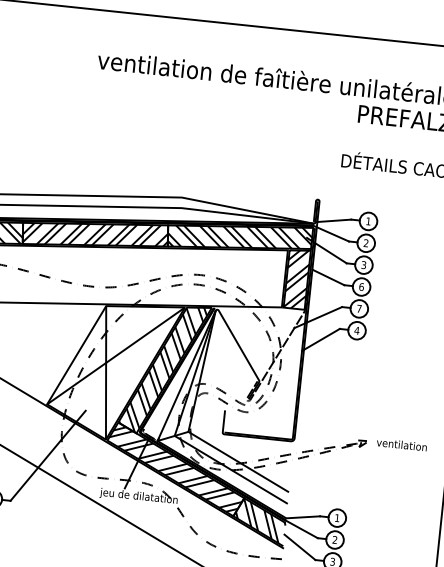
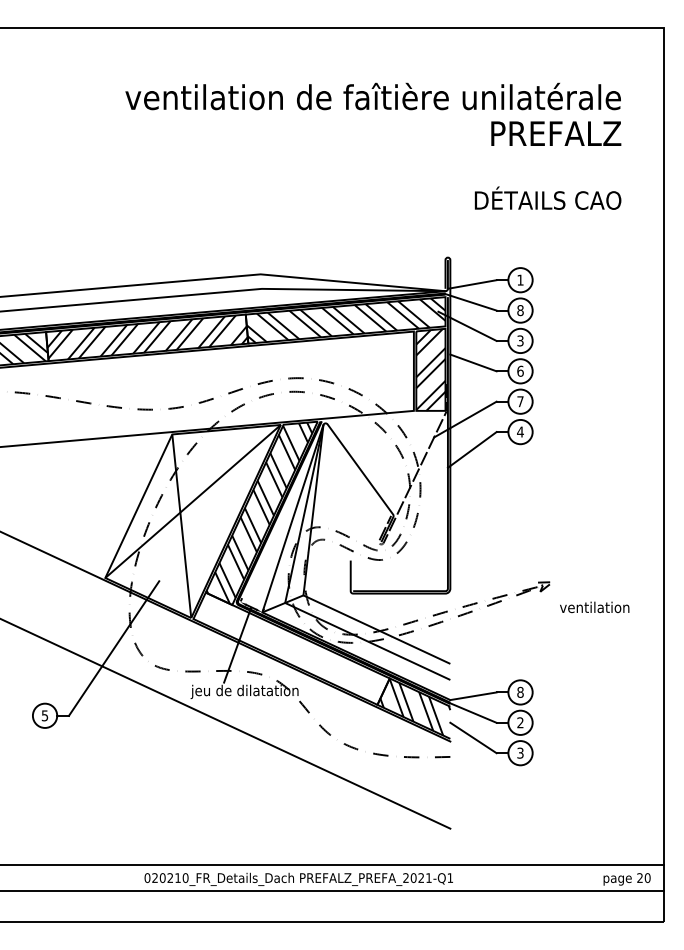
text: (366, 243) -> (520, 310), 2 -> 8
text: (401, 444) -> (594, 607), moved
hatch: (175, 469) -> (291, 648), removed
text: (337, 517) -> (520, 691), 1 -> 8

